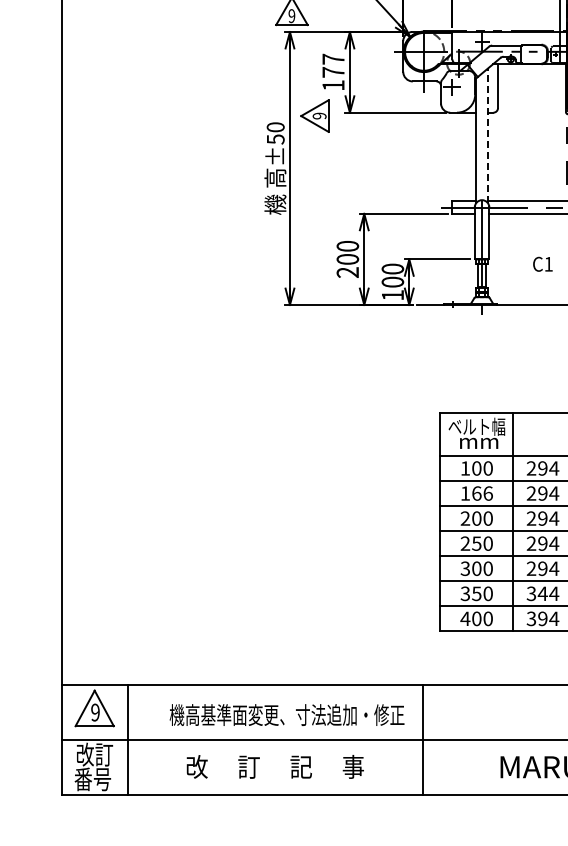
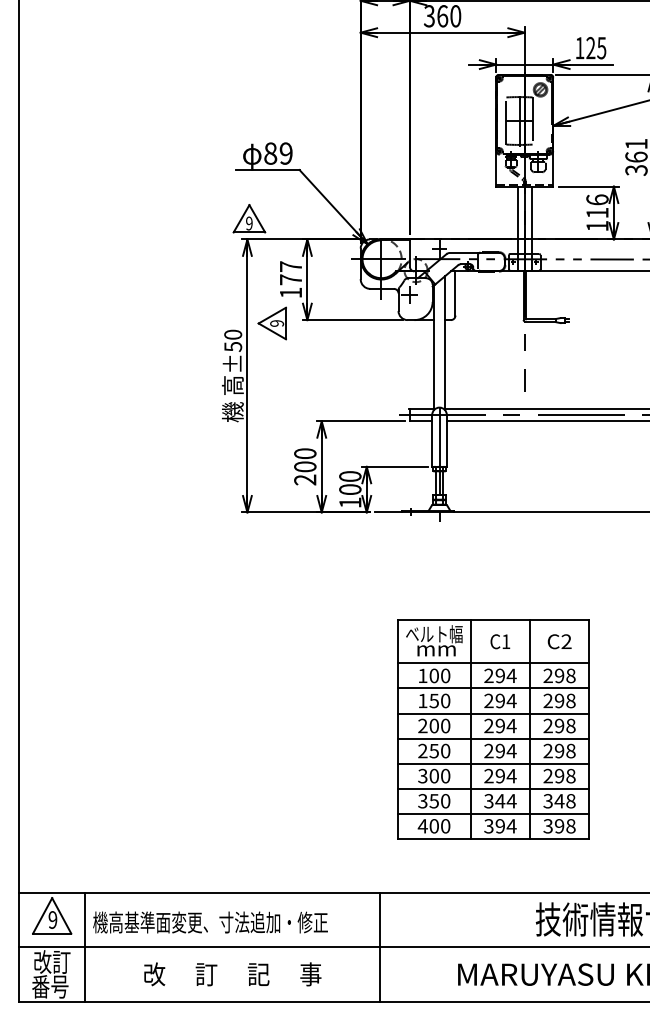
line: (488, 135) -> (445, 342), dashed -> solid
text: (543, 264) -> (500, 641), moved
text: (482, 493) -> (439, 700), 166 -> 150
text: (287, 715) -> (210, 922), moved

